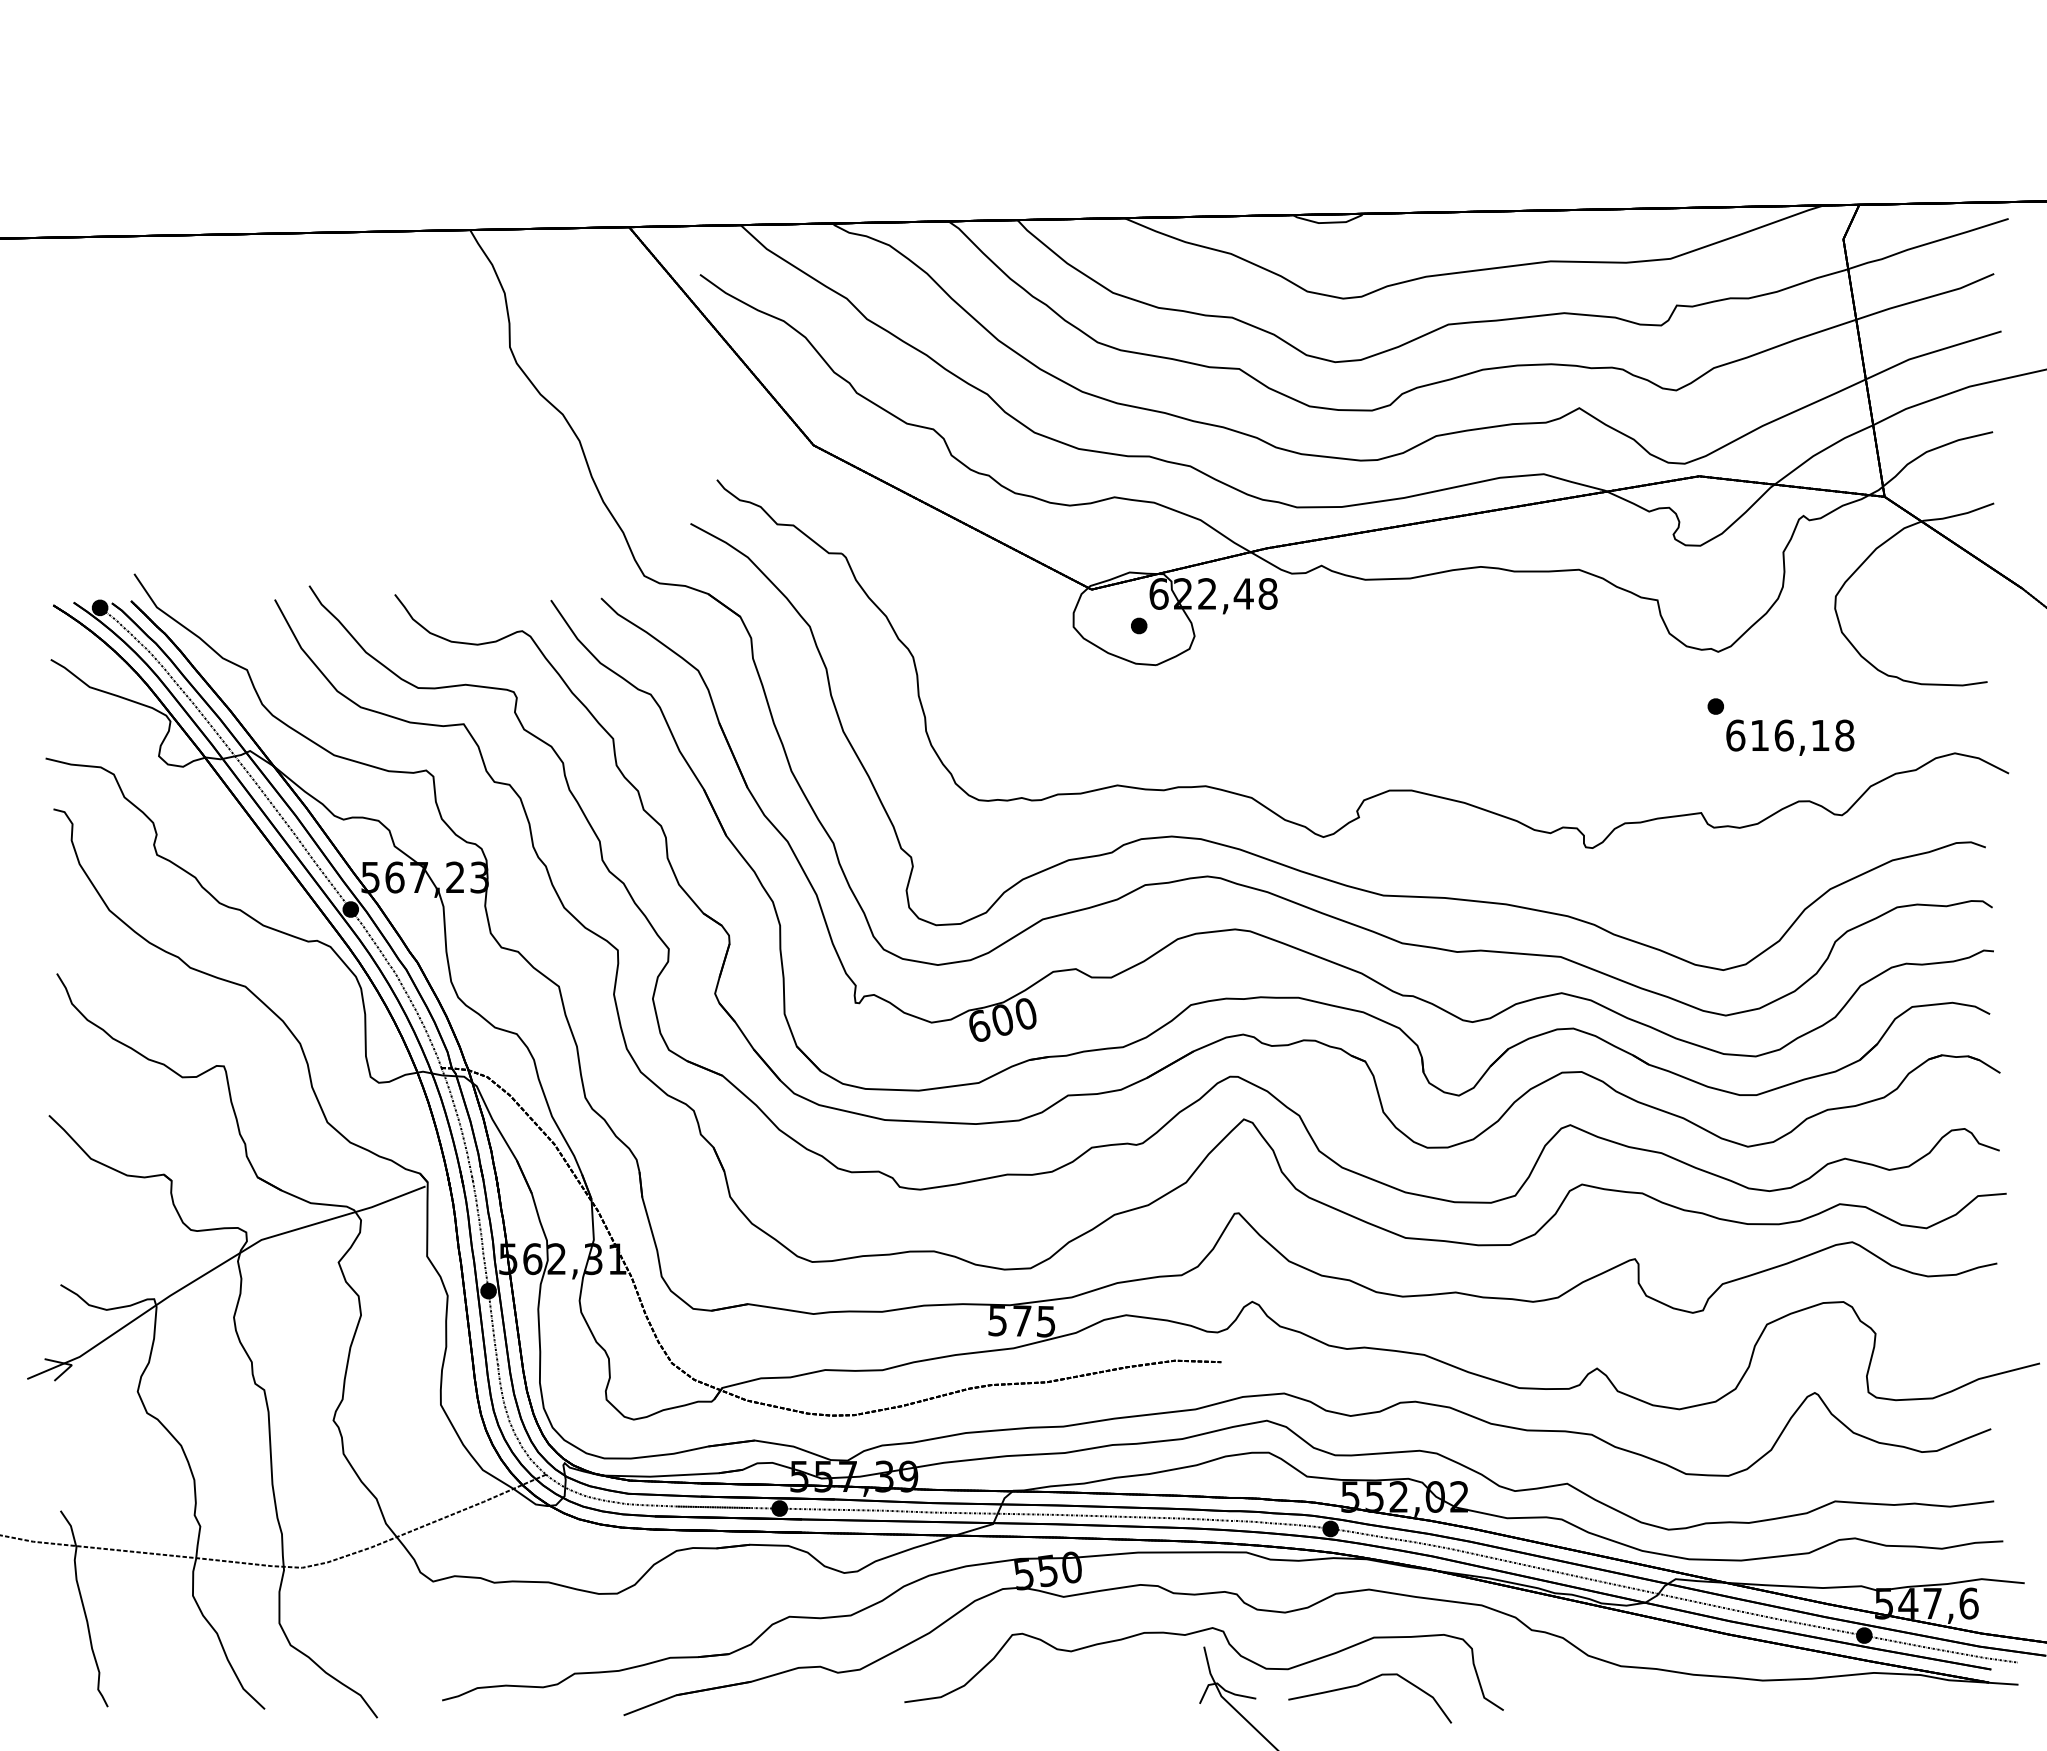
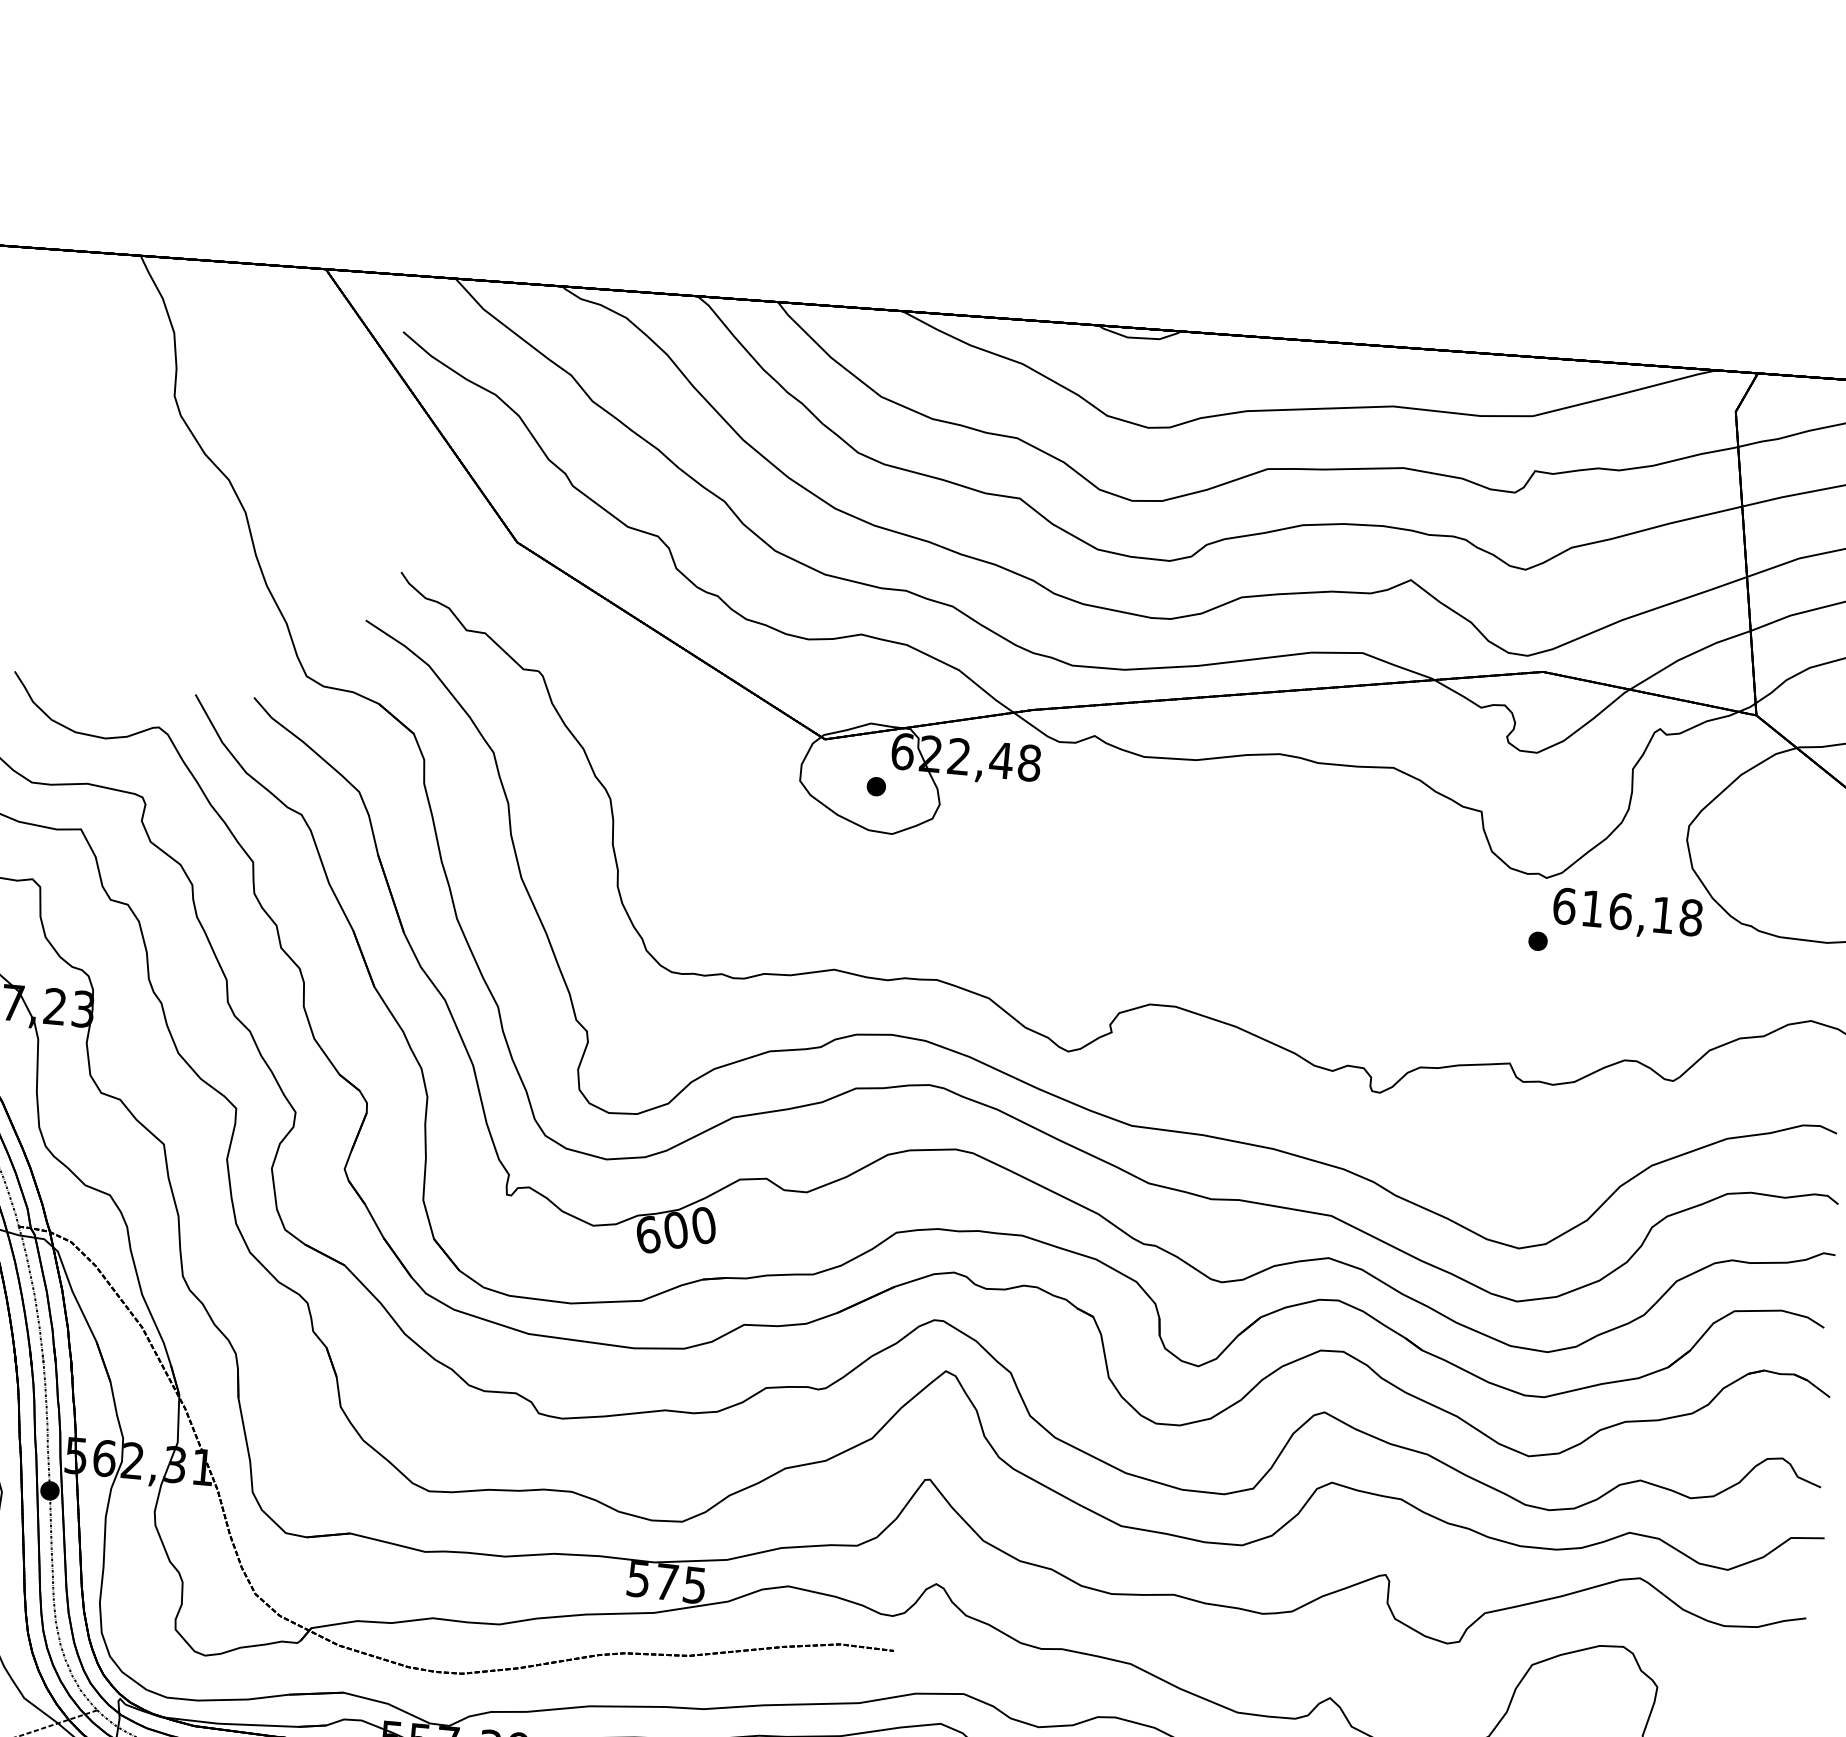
text: (1790, 737) -> (1628, 914), moved

